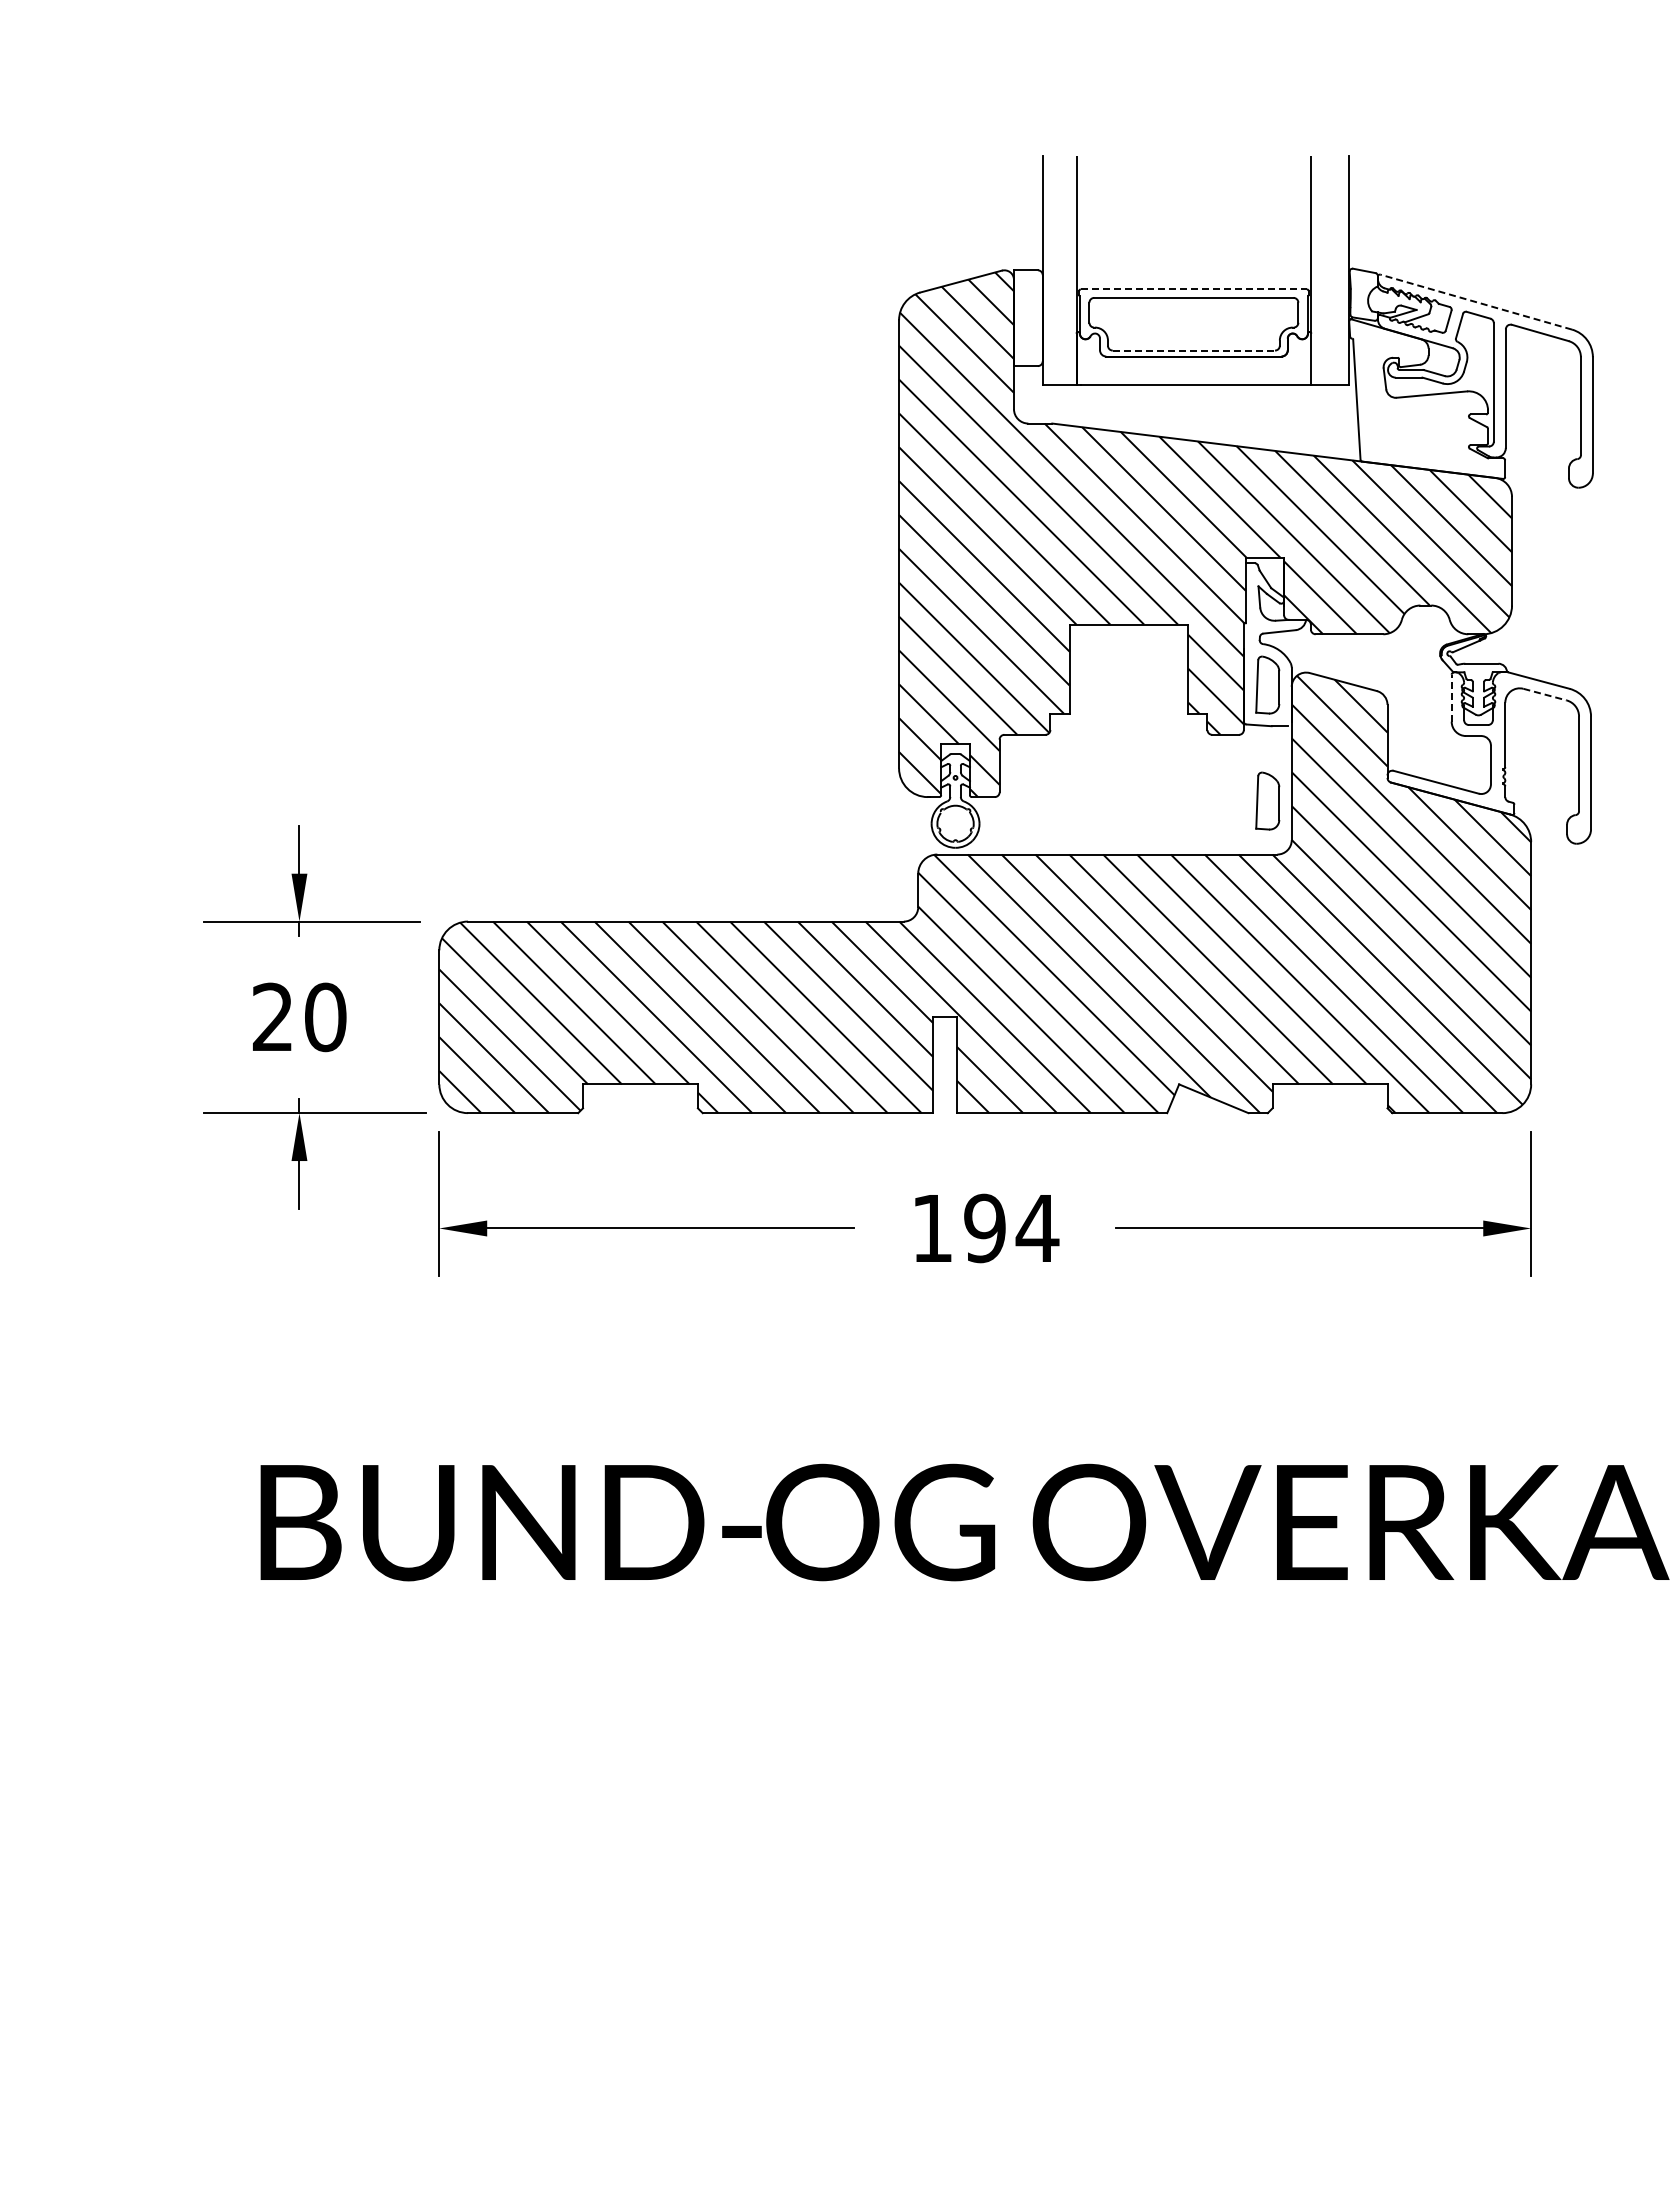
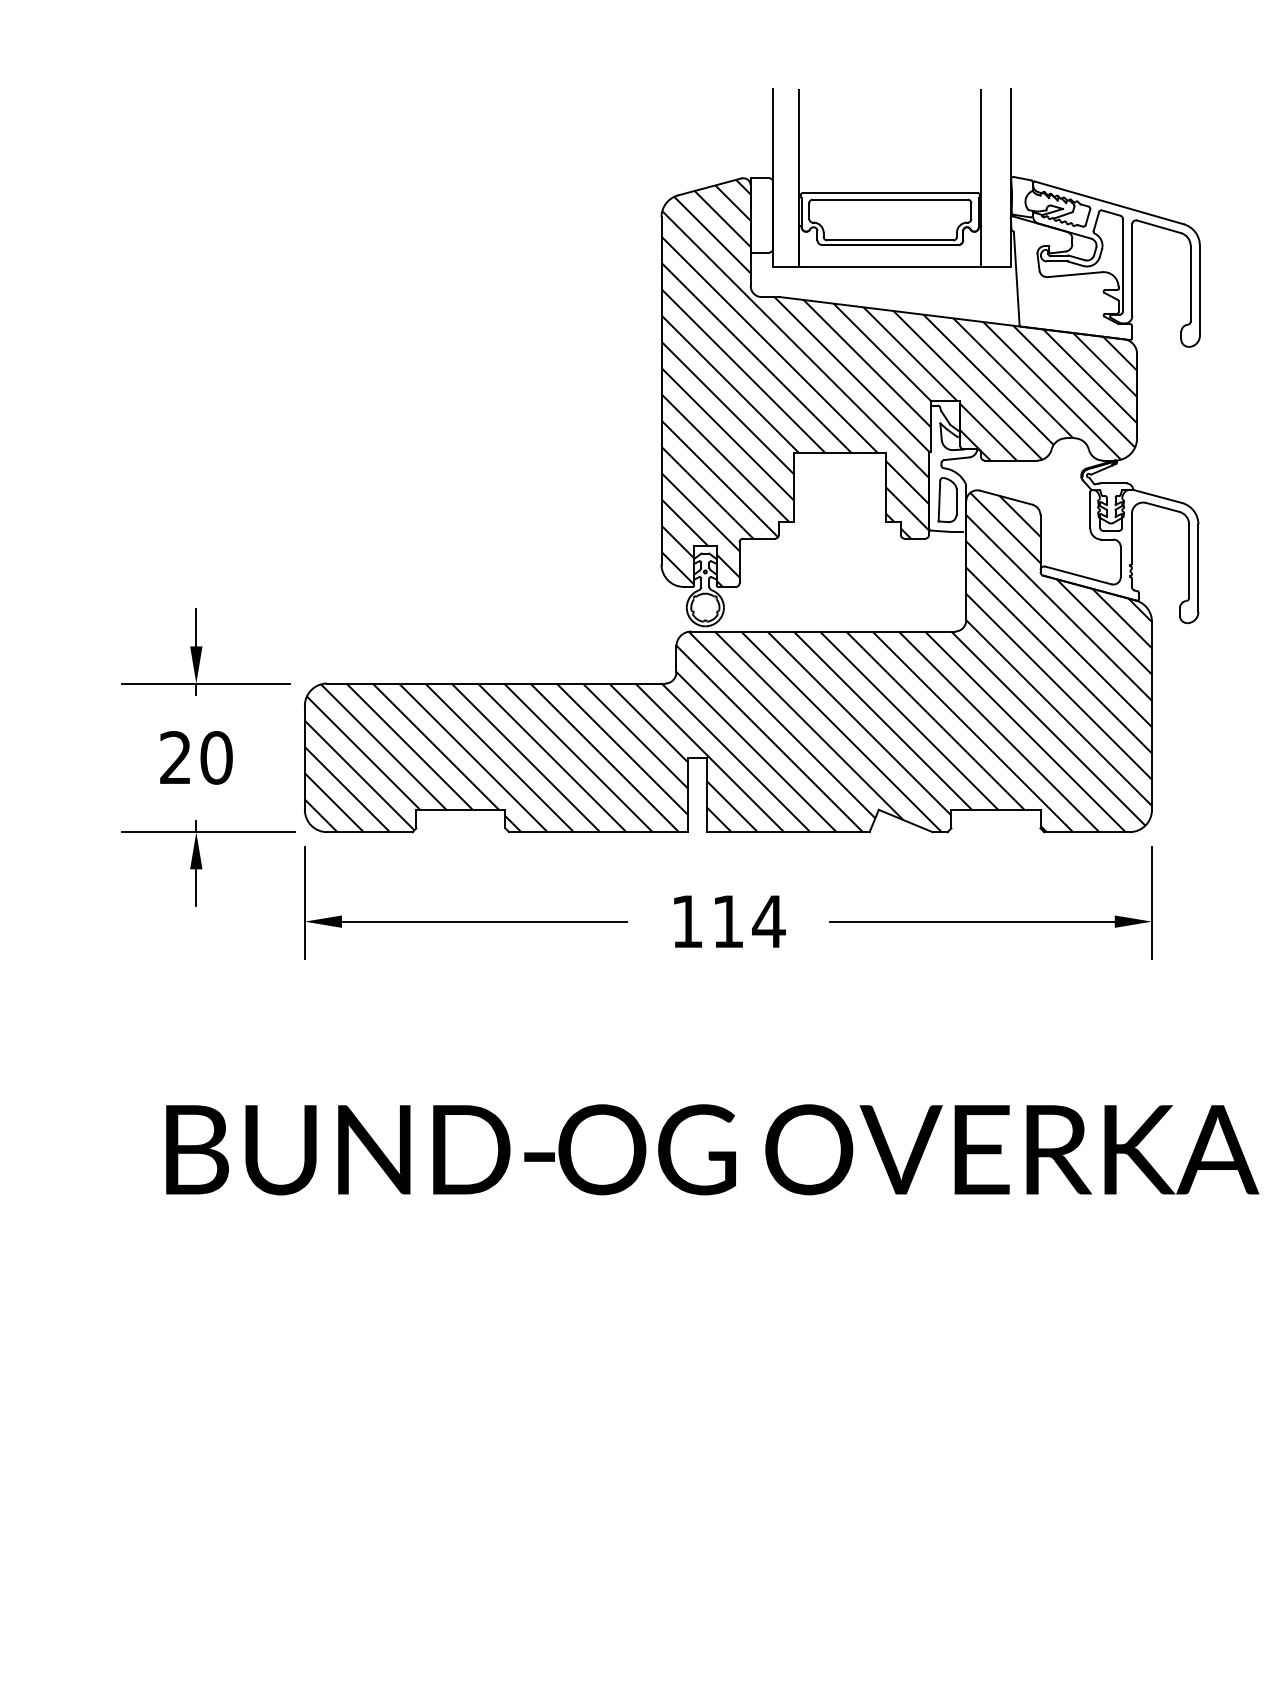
line: (1194, 289) -> (890, 193), dashed -> solid
line: (1476, 302) -> (1109, 203), dashed -> solid
line: (1194, 350) -> (890, 240), dashed -> solid
line: (1545, 694) -> (1163, 507), dashed -> solid
line: (1451, 697) -> (1090, 509), dashed -> solid
part: (1267, 800) -> (947, 589), removed
text: (984, 1228) -> (727, 921), 194 -> 114

